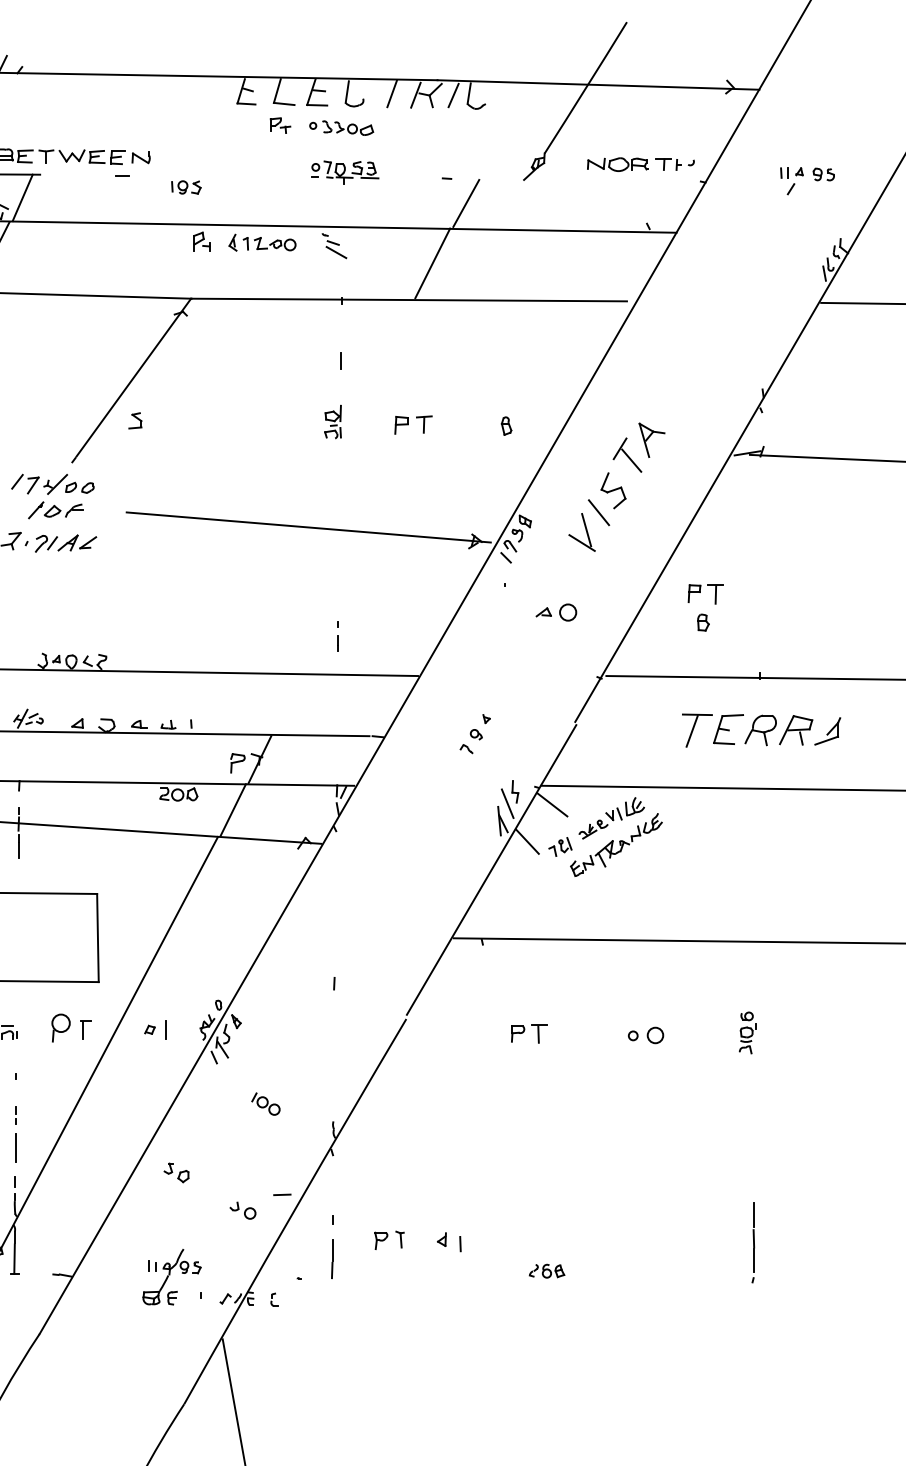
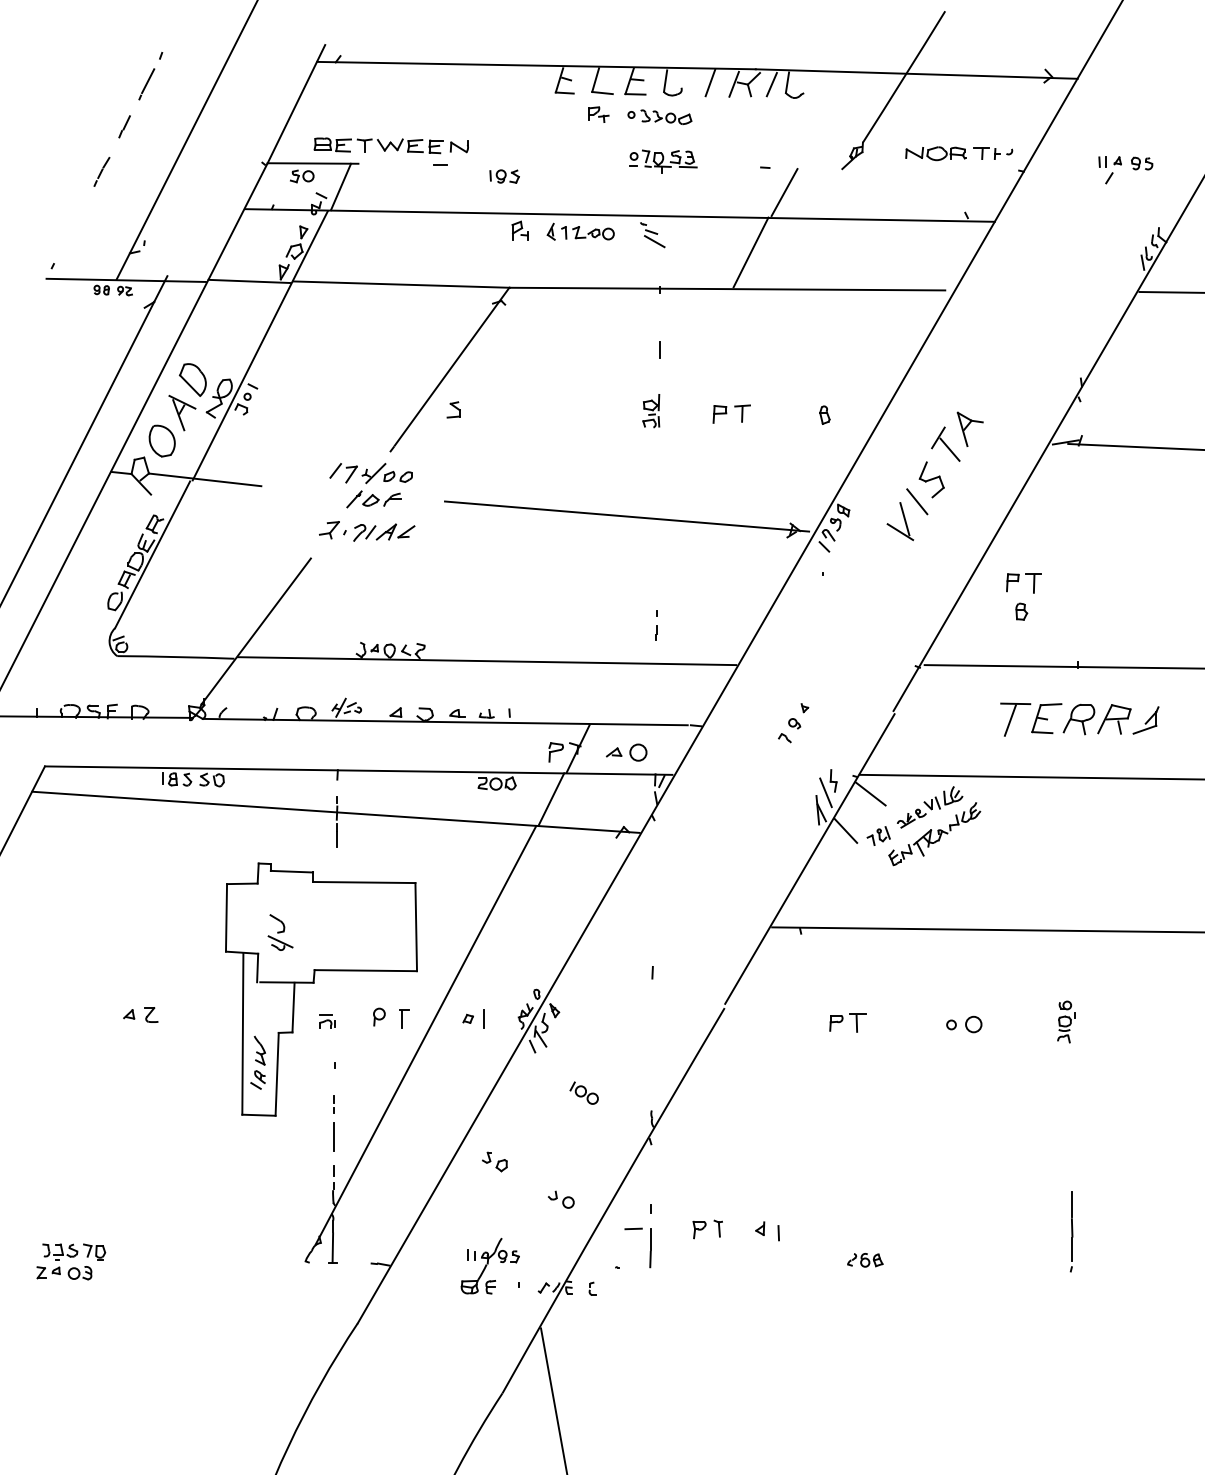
part: (556, 612) -> (626, 752), moved
part: (61, 1027) -> (379, 1016), size x0.62
line: (282, 1194) -> (633, 1228), moved

